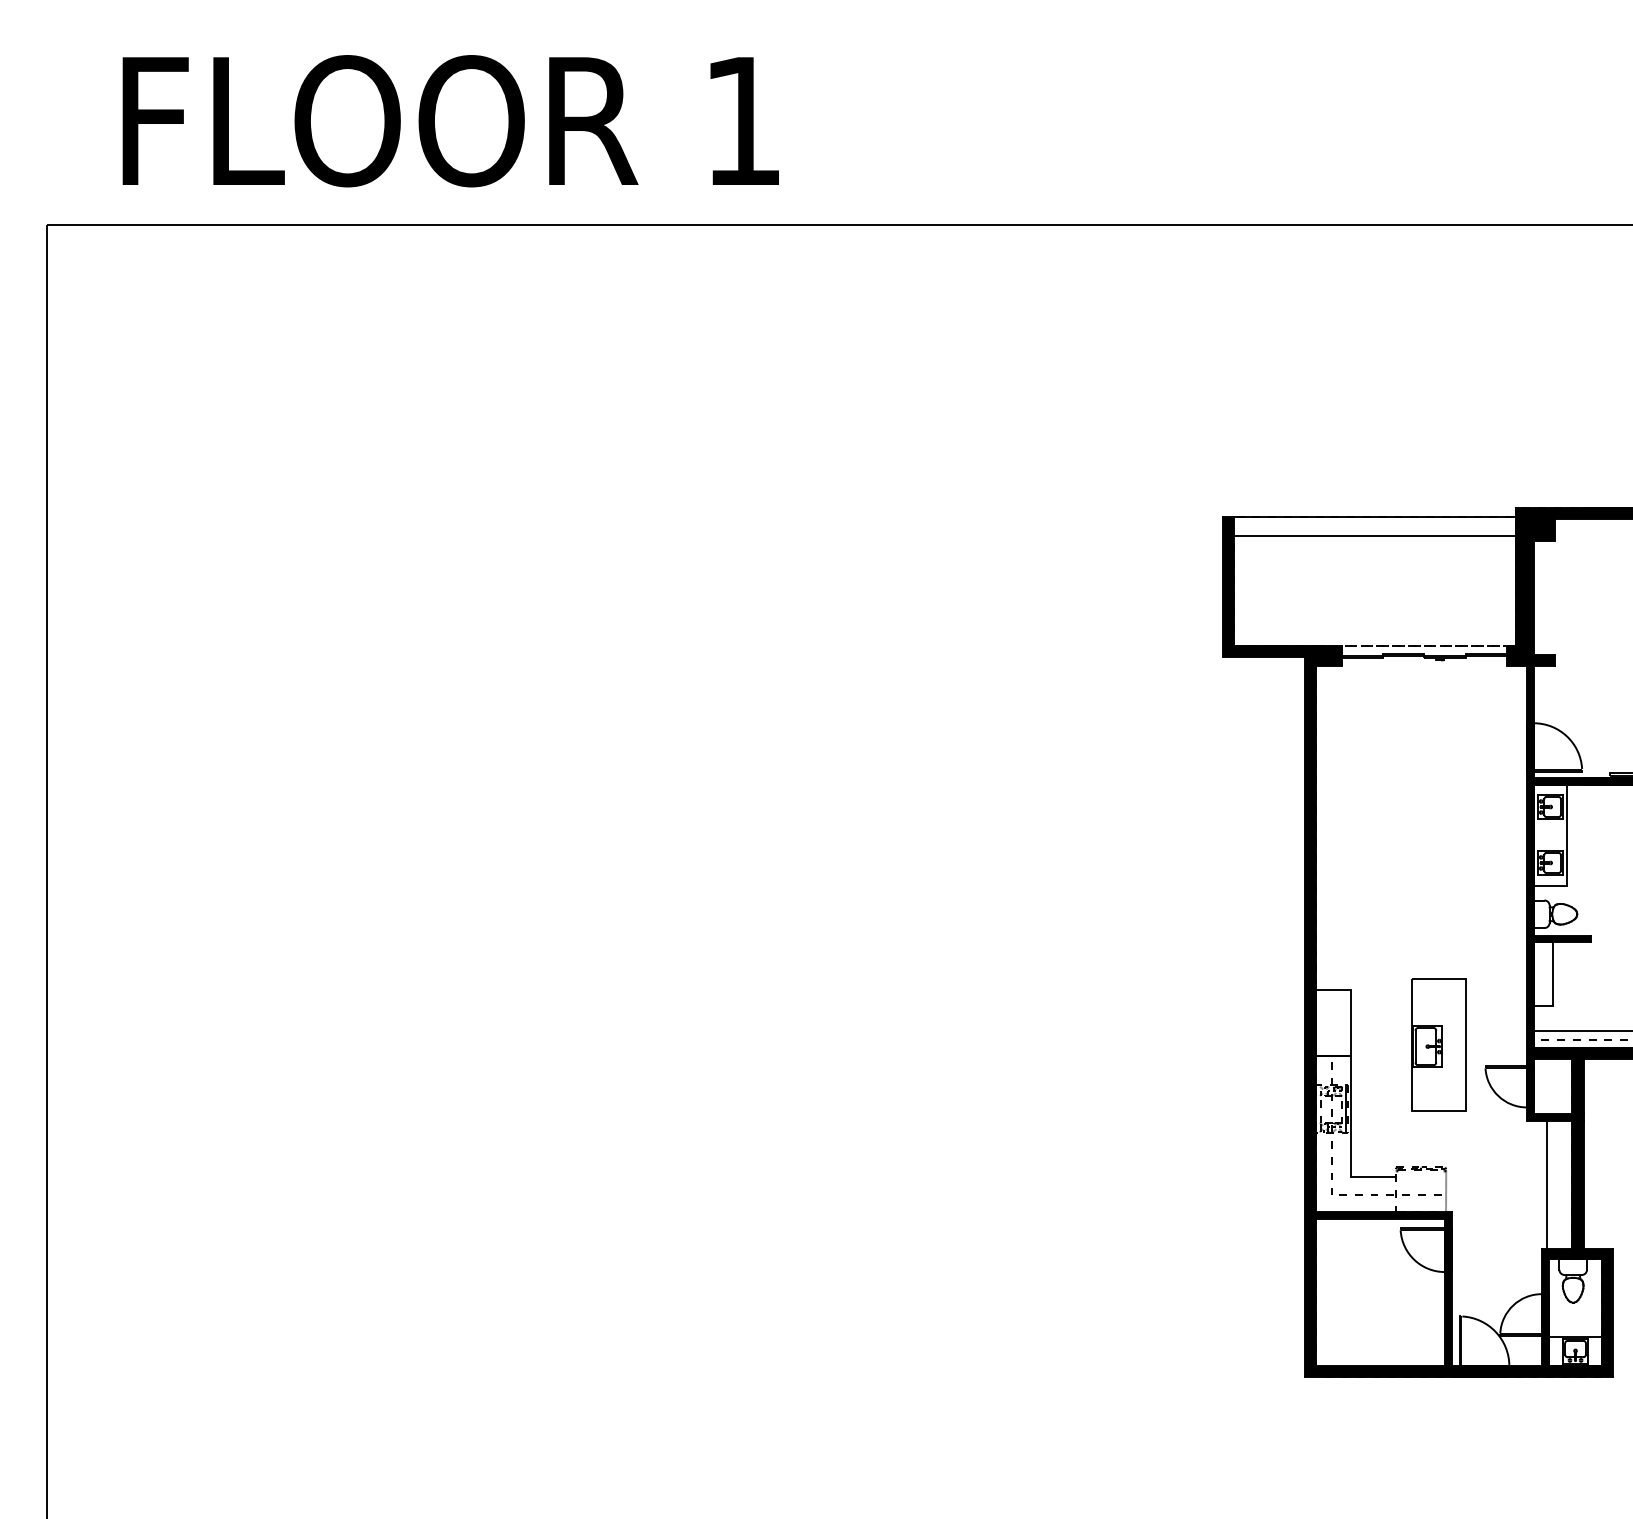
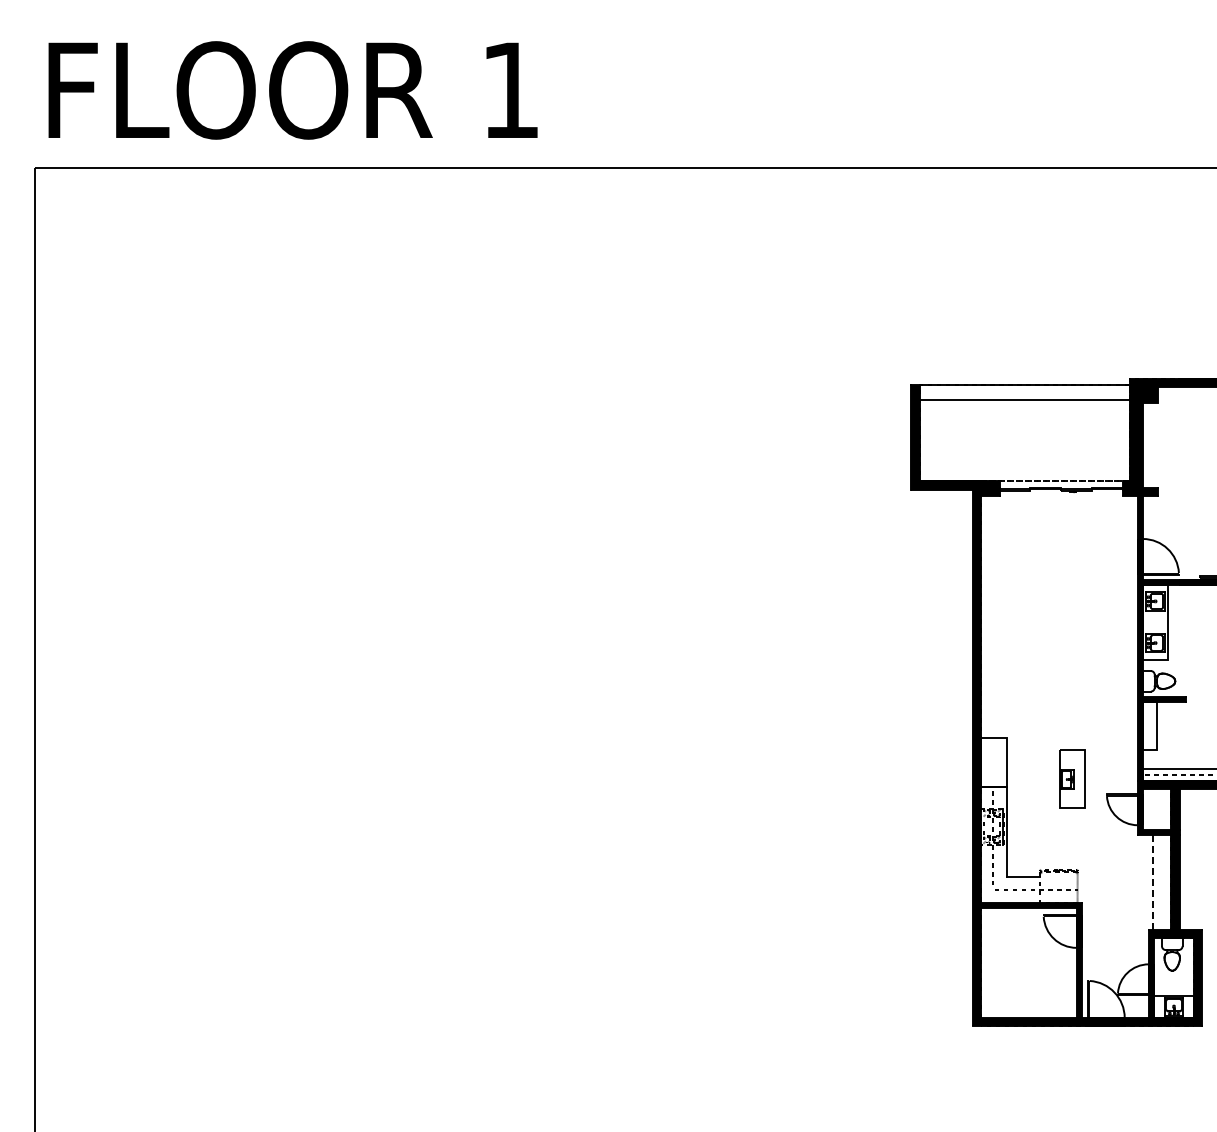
text: (450, 121) -> (292, 90), moved
part: (1439, 1044) -> (1072, 778), size x0.6
line: (1546, 1184) -> (1152, 882), solid -> dashed

